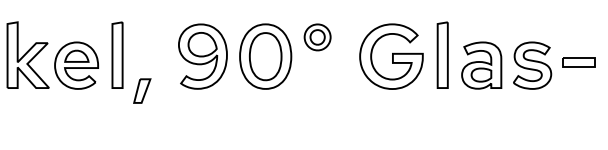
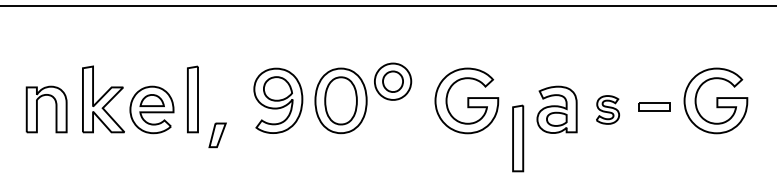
part: (317, 37) -> (392, 81), size x1.4
part: (443, 55) -> (518, 138), moved
part: (532, 65) -> (607, 109), size x0.6

